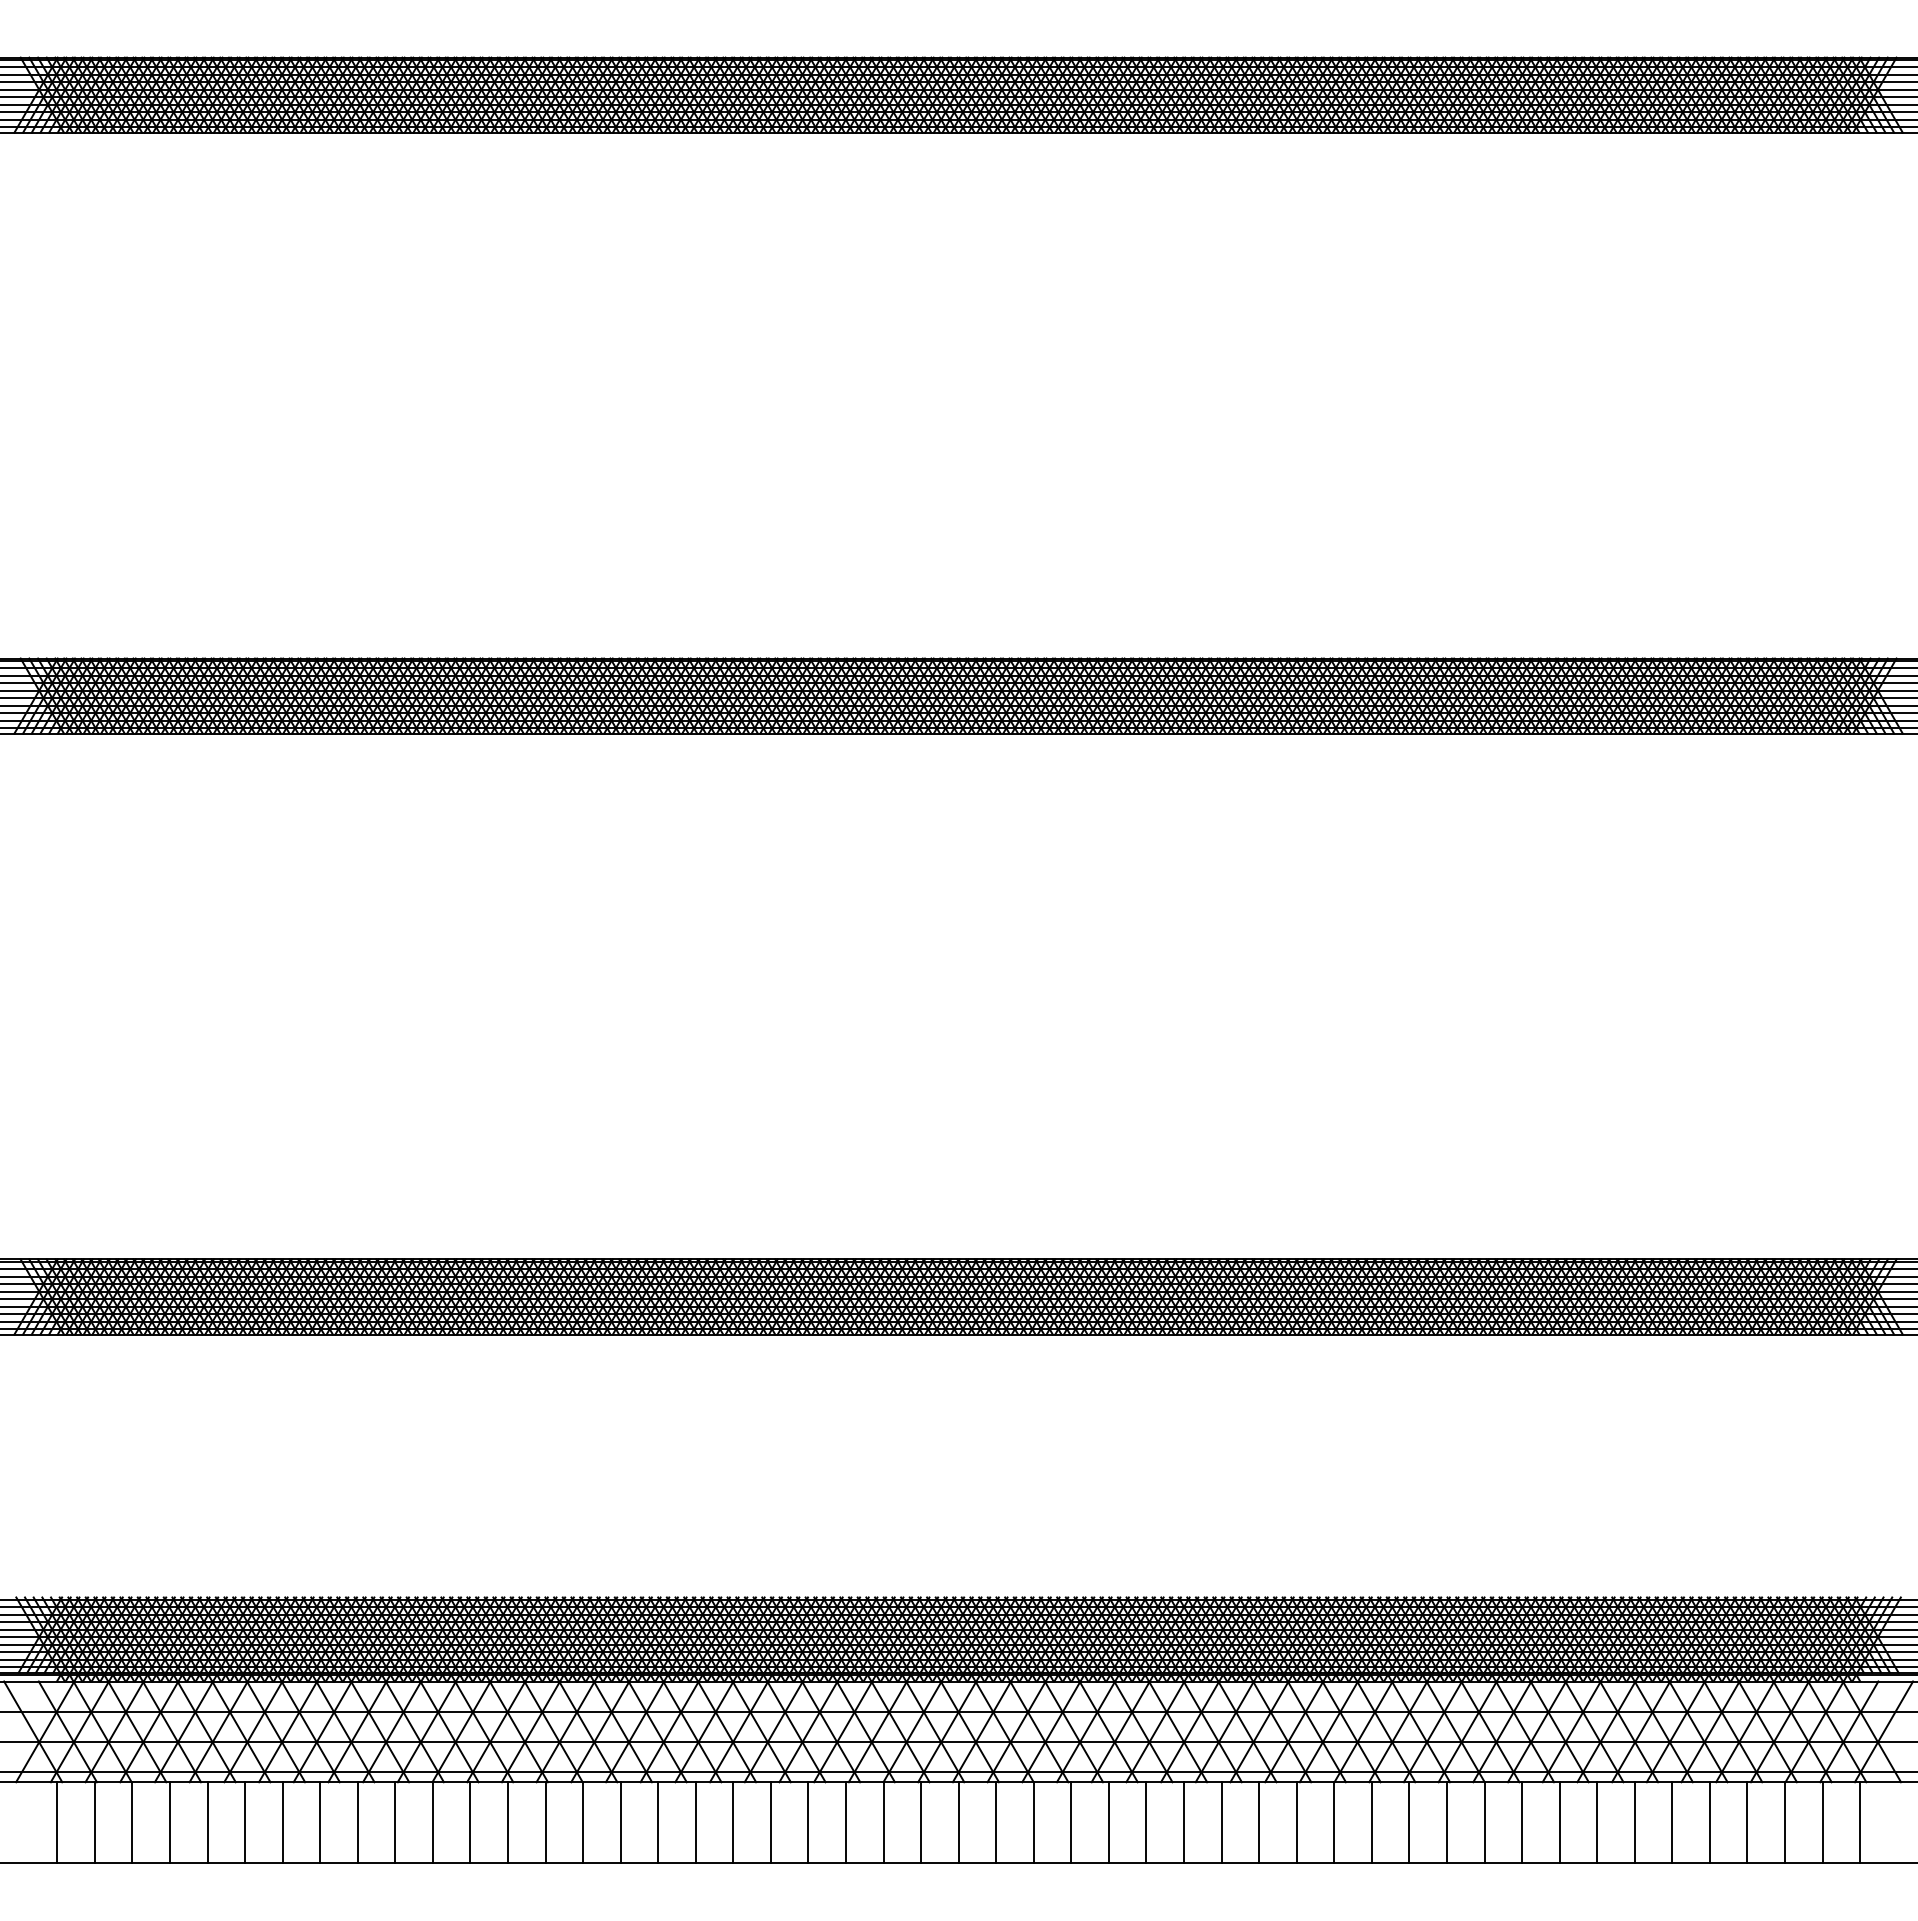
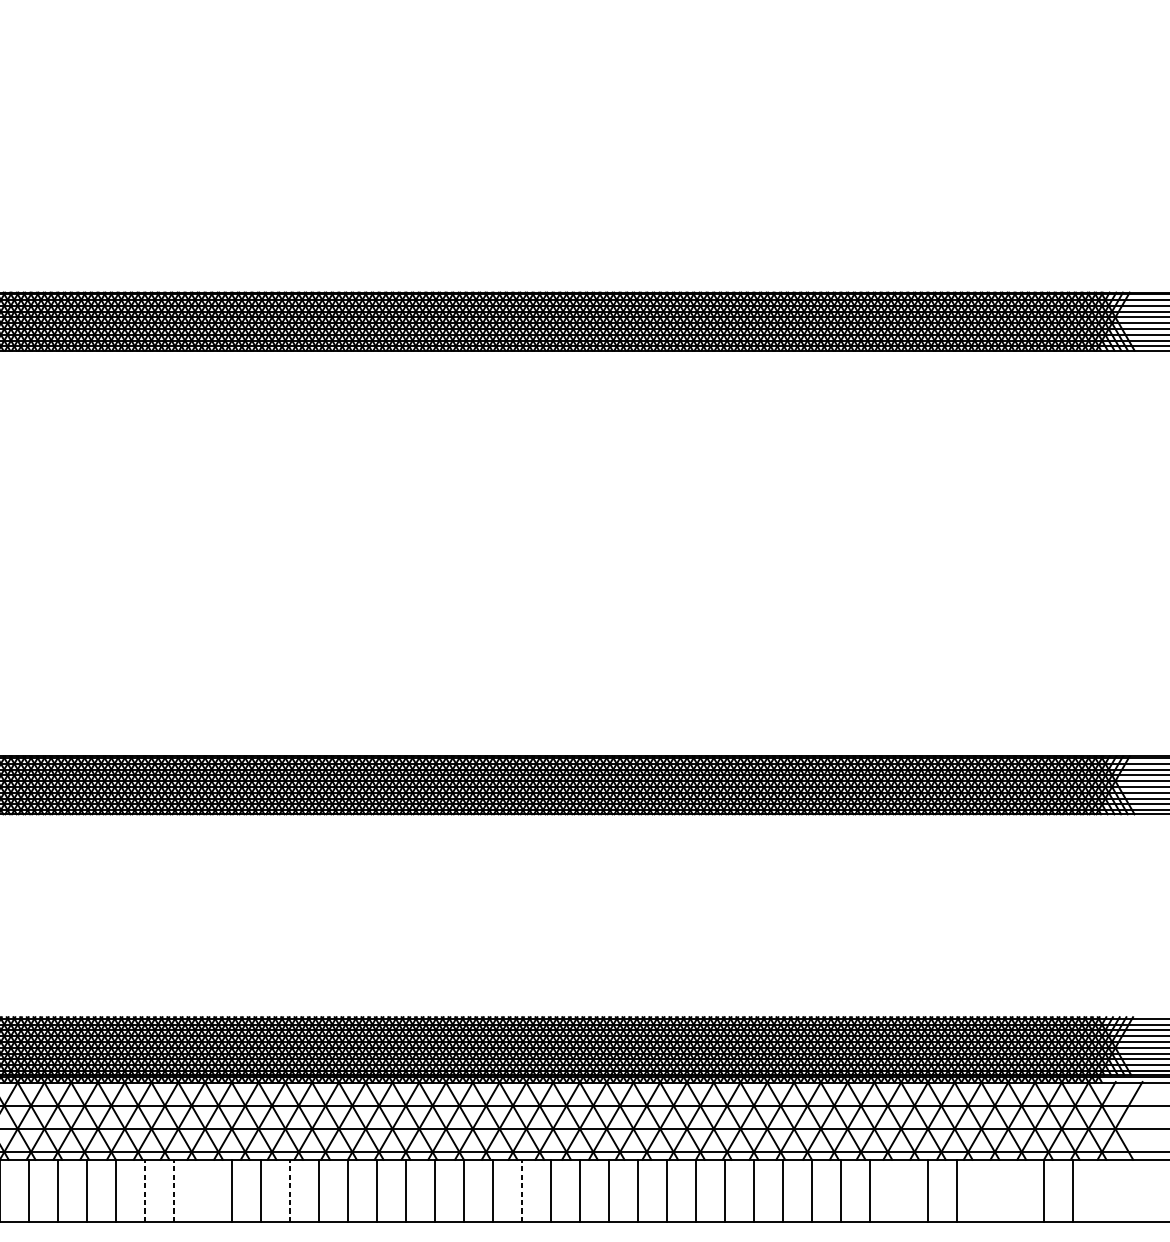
line: (620, 1822) -> (144, 1190), solid -> dashed
line: (658, 1822) -> (174, 1190), solid -> dashed
line: (695, 1822) -> (202, 1190), removed
line: (808, 1822) -> (290, 1190), solid -> dashed
line: (1108, 1822) -> (521, 1190), solid -> dashed
line: (1597, 1822) -> (898, 1190), removed
line: (1709, 1822) -> (985, 1190), removed
line: (1747, 1822) -> (1014, 1190), removed
line: (1860, 1822) -> (1101, 1190), removed

